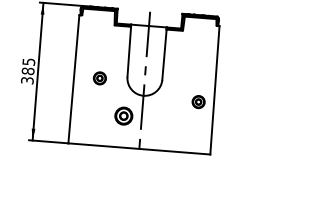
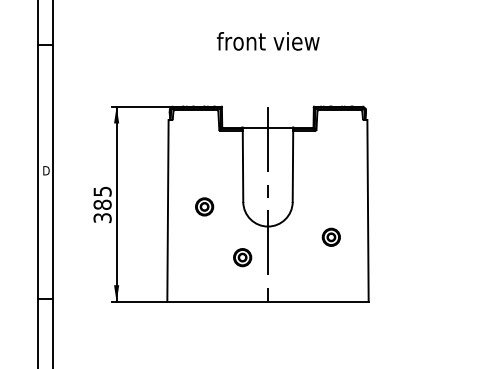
part: (198, 101) -> (330, 236), moved
part: (123, 116) -> (242, 257), size x0.71

